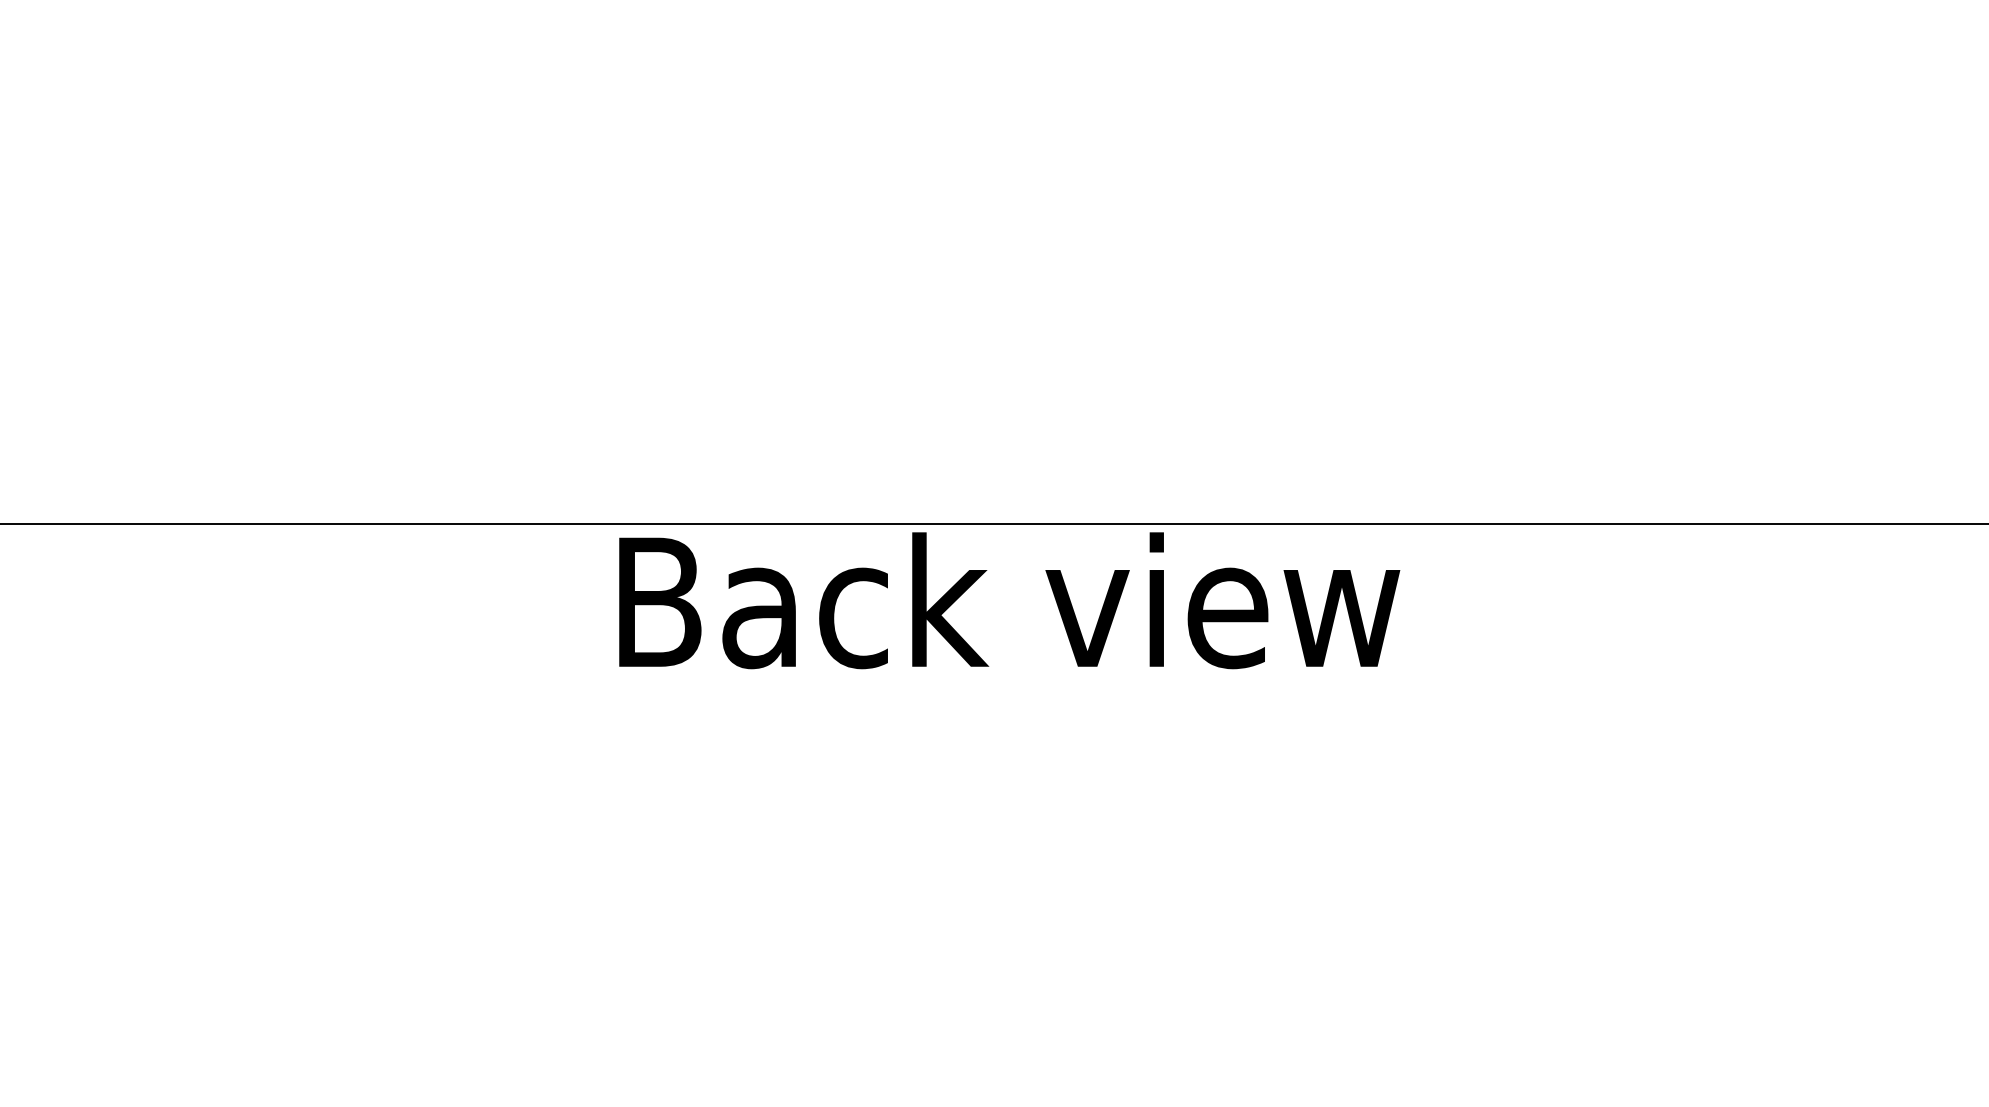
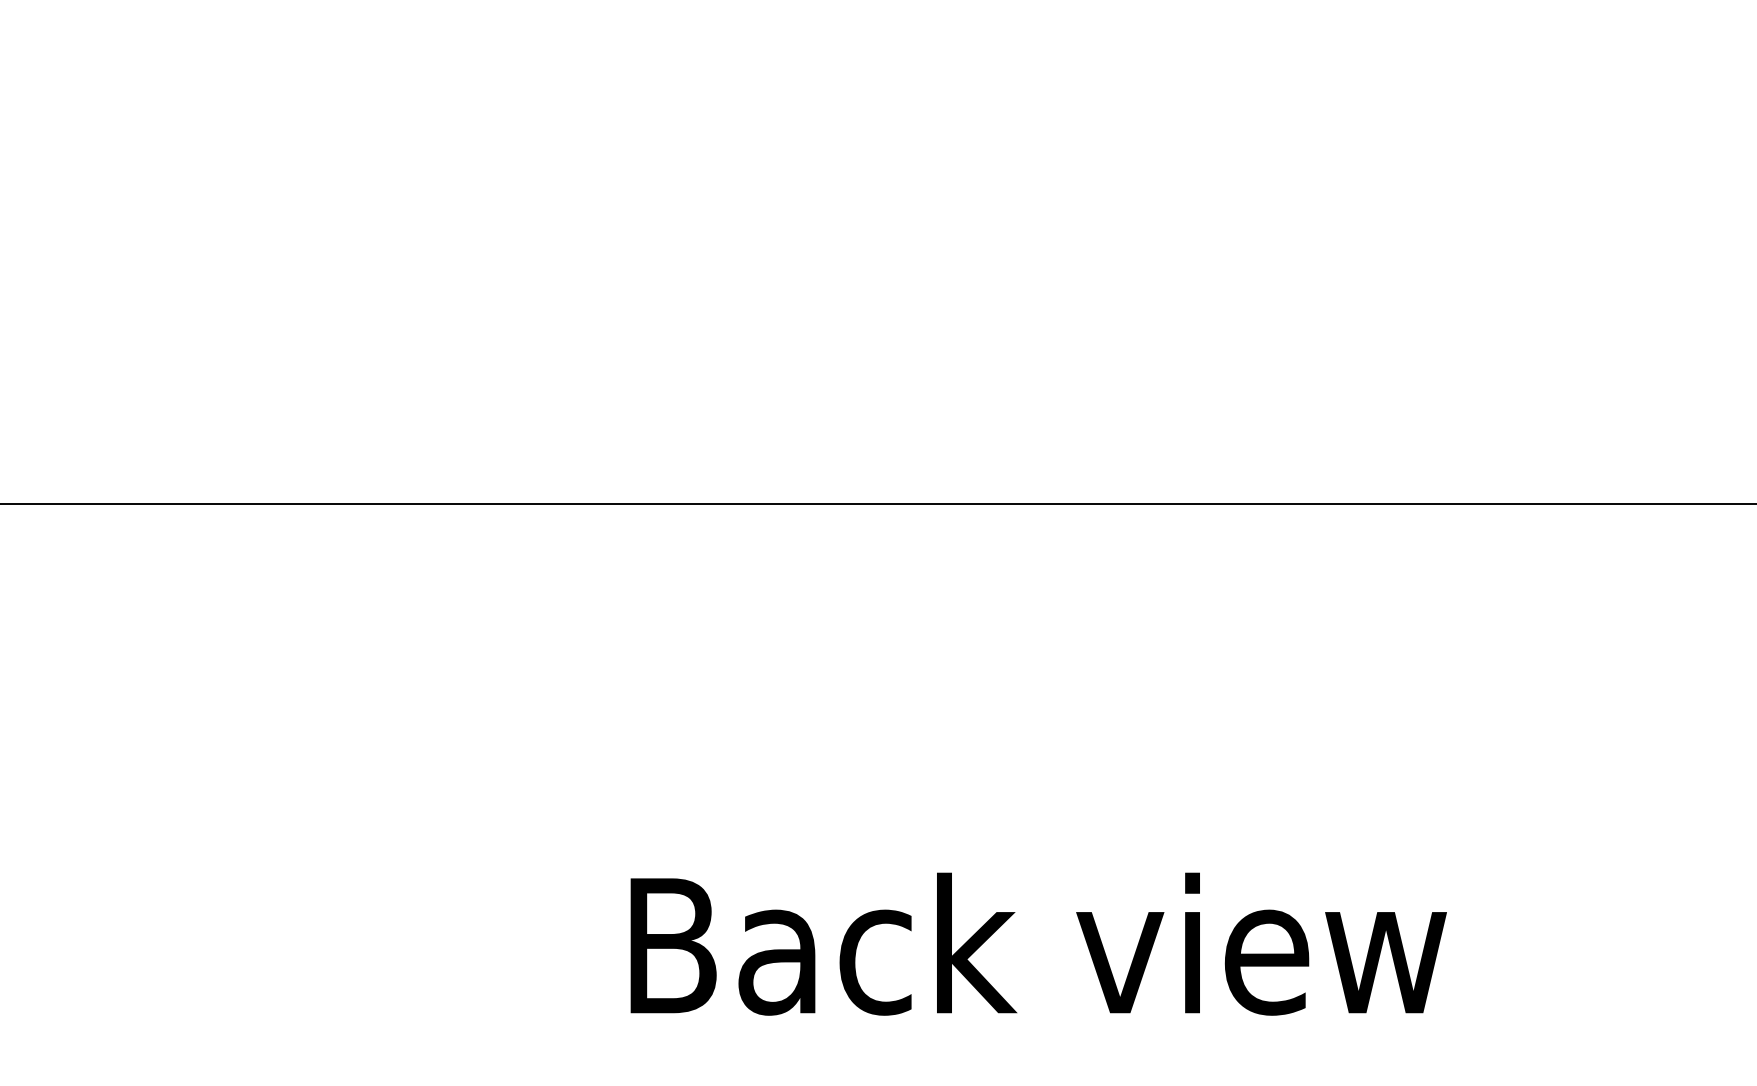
text: (1009, 600) -> (1038, 943), moved

